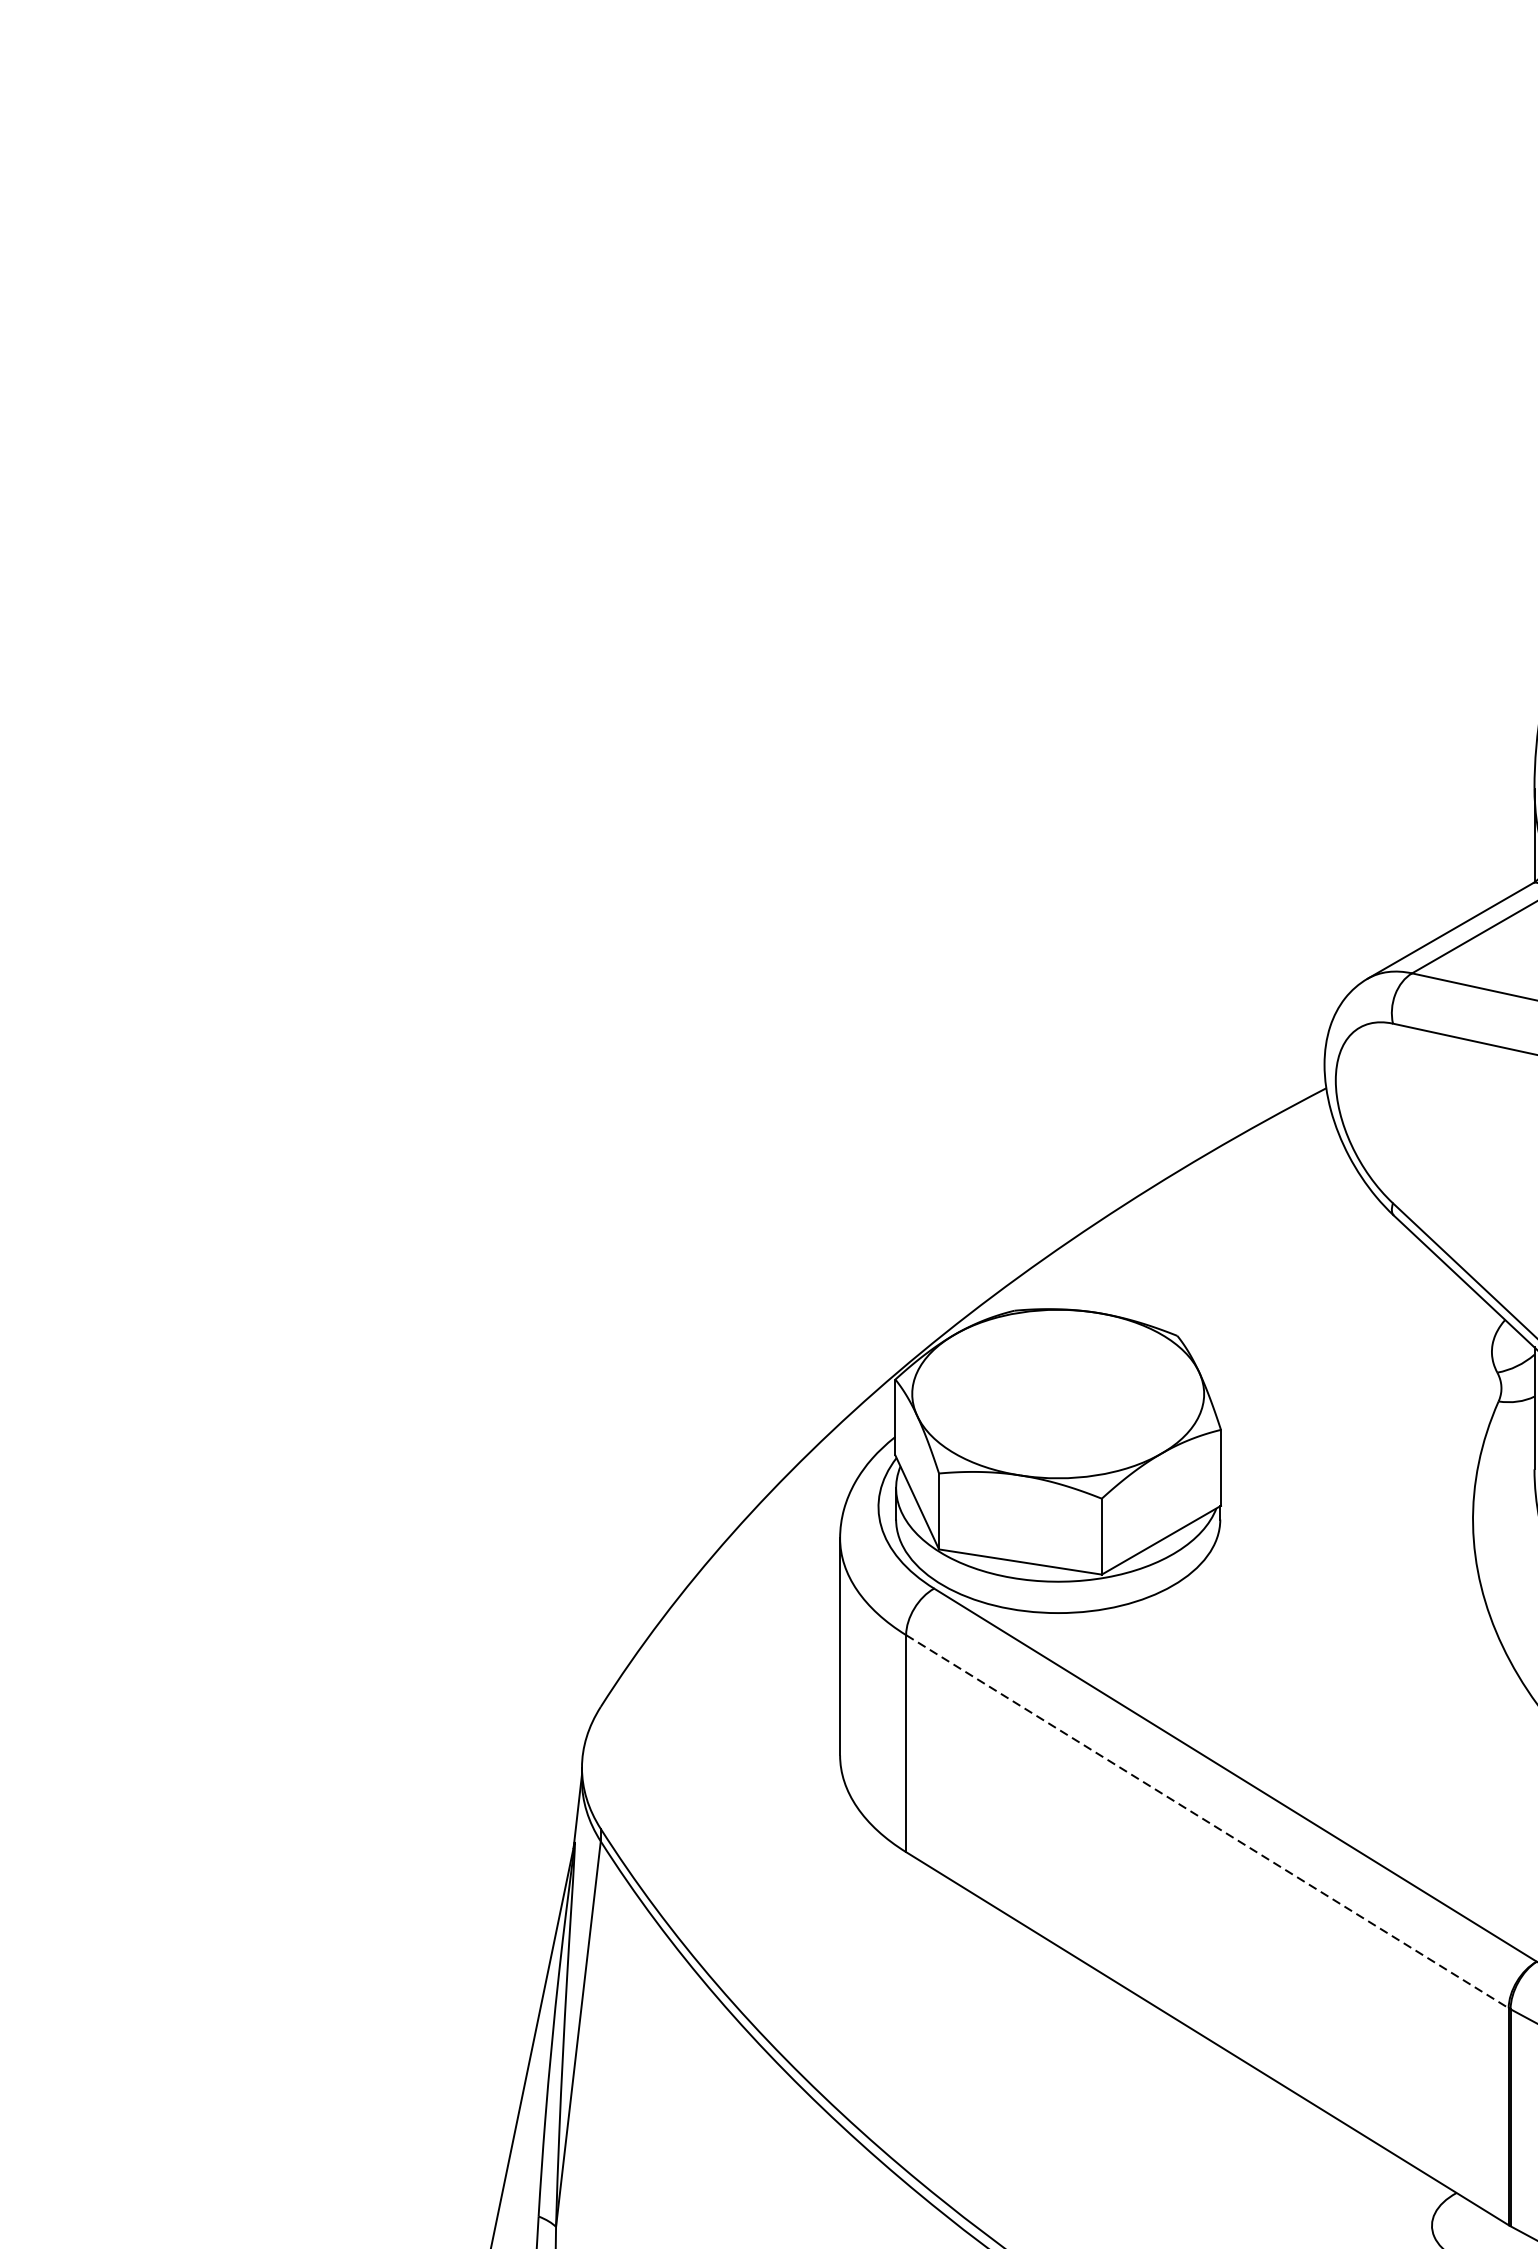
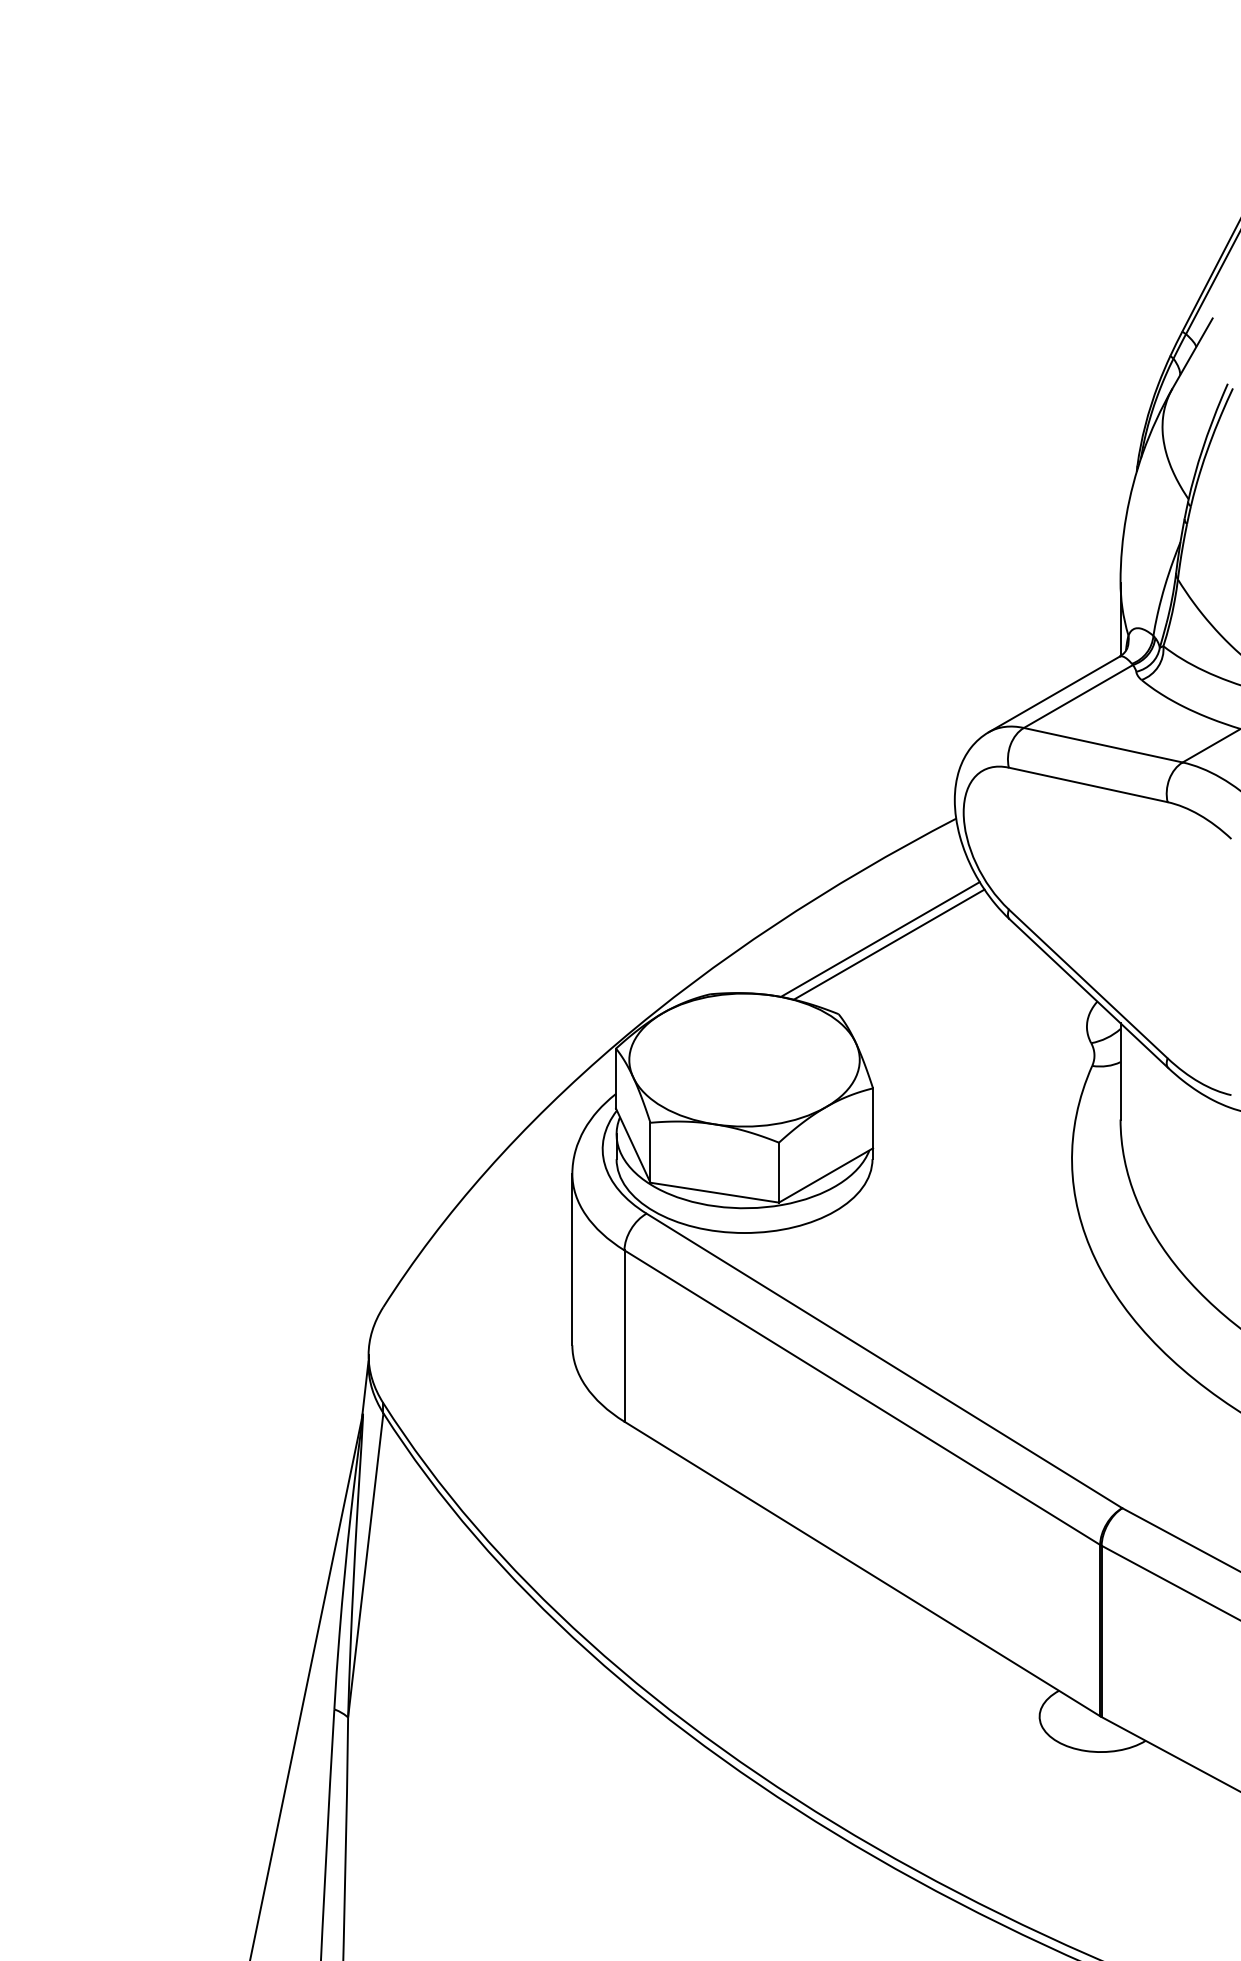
line: (1229, 1241) -> (879, 939), added
line: (1240, 1247) -> (888, 944), added
line: (1207, 1821) -> (862, 1397), dashed -> solid

